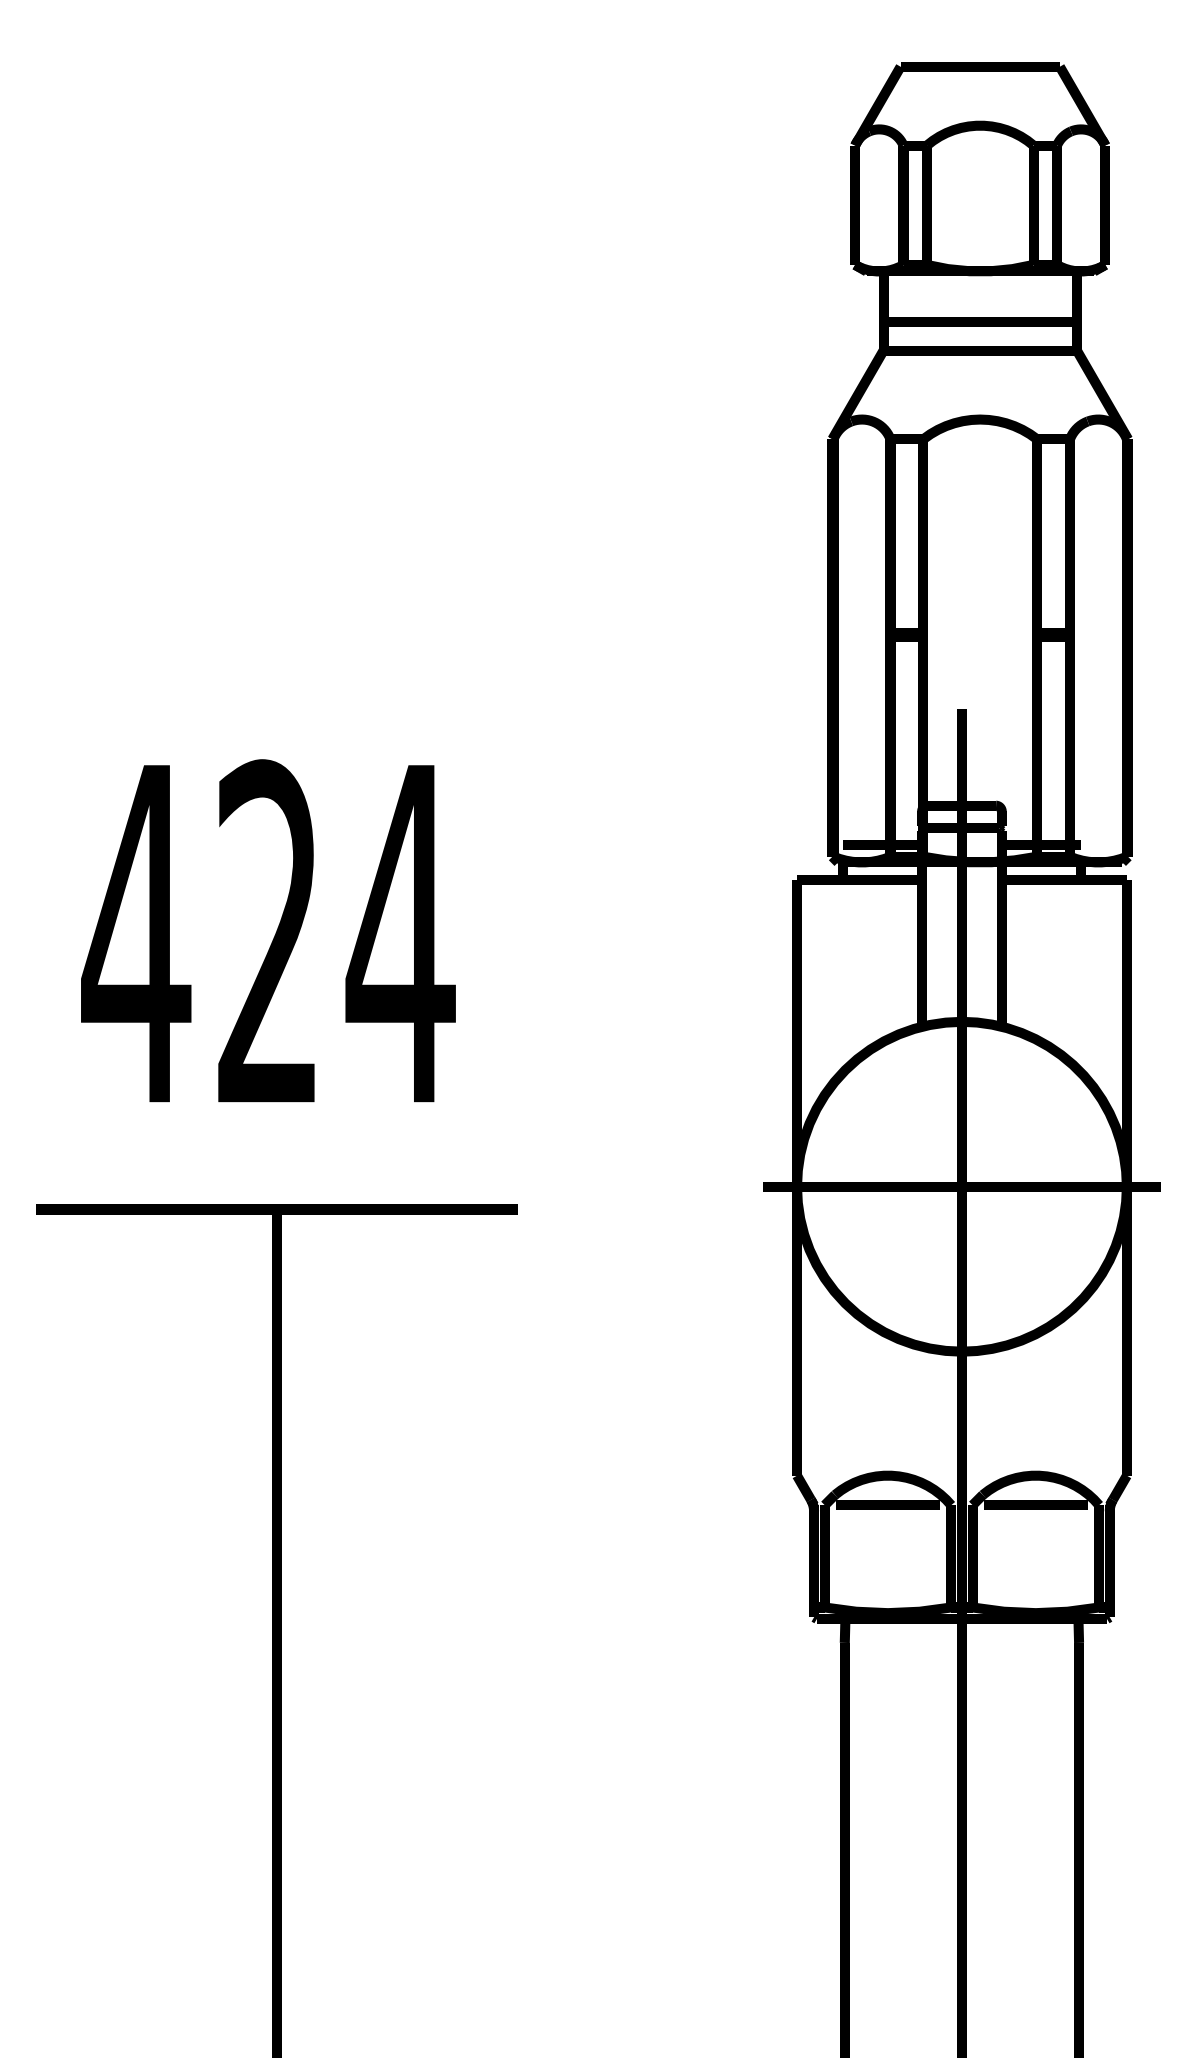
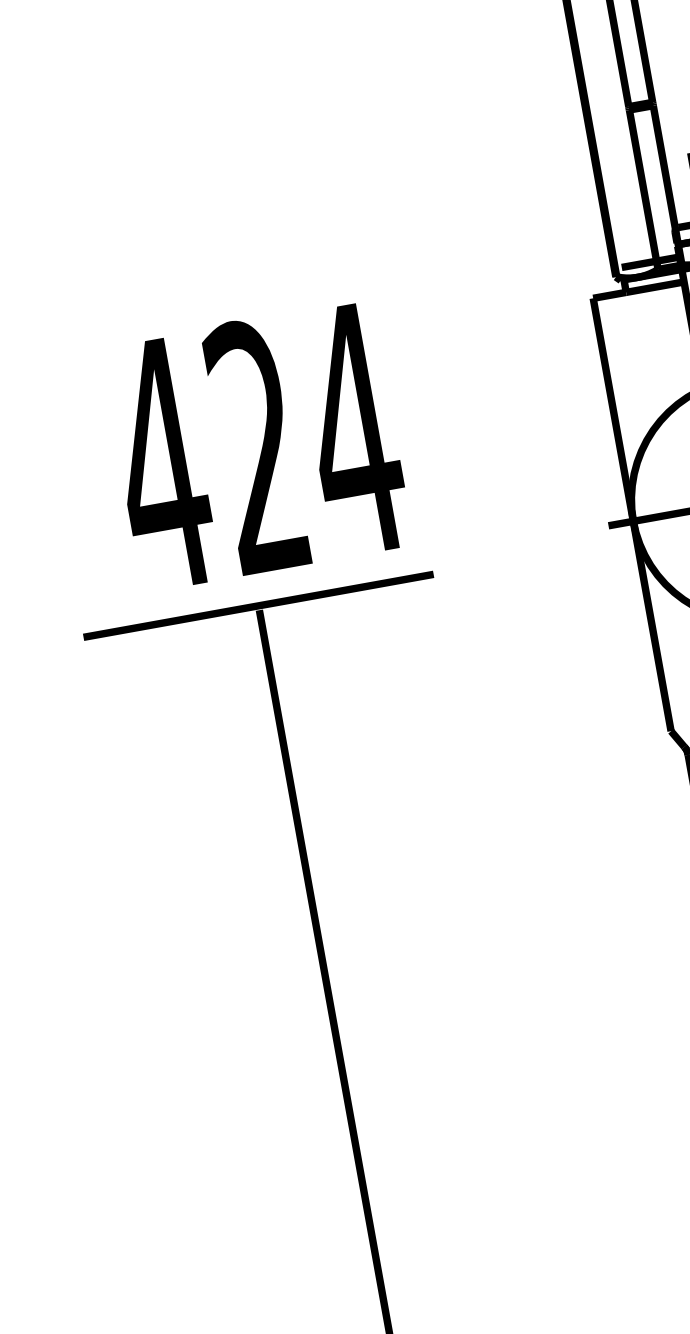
text: (268, 930) -> (256, 444), moved

